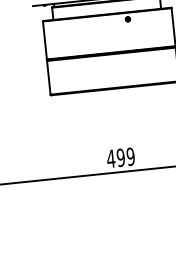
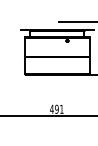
text: (129, 155) -> (61, 108), 499 -> 491

